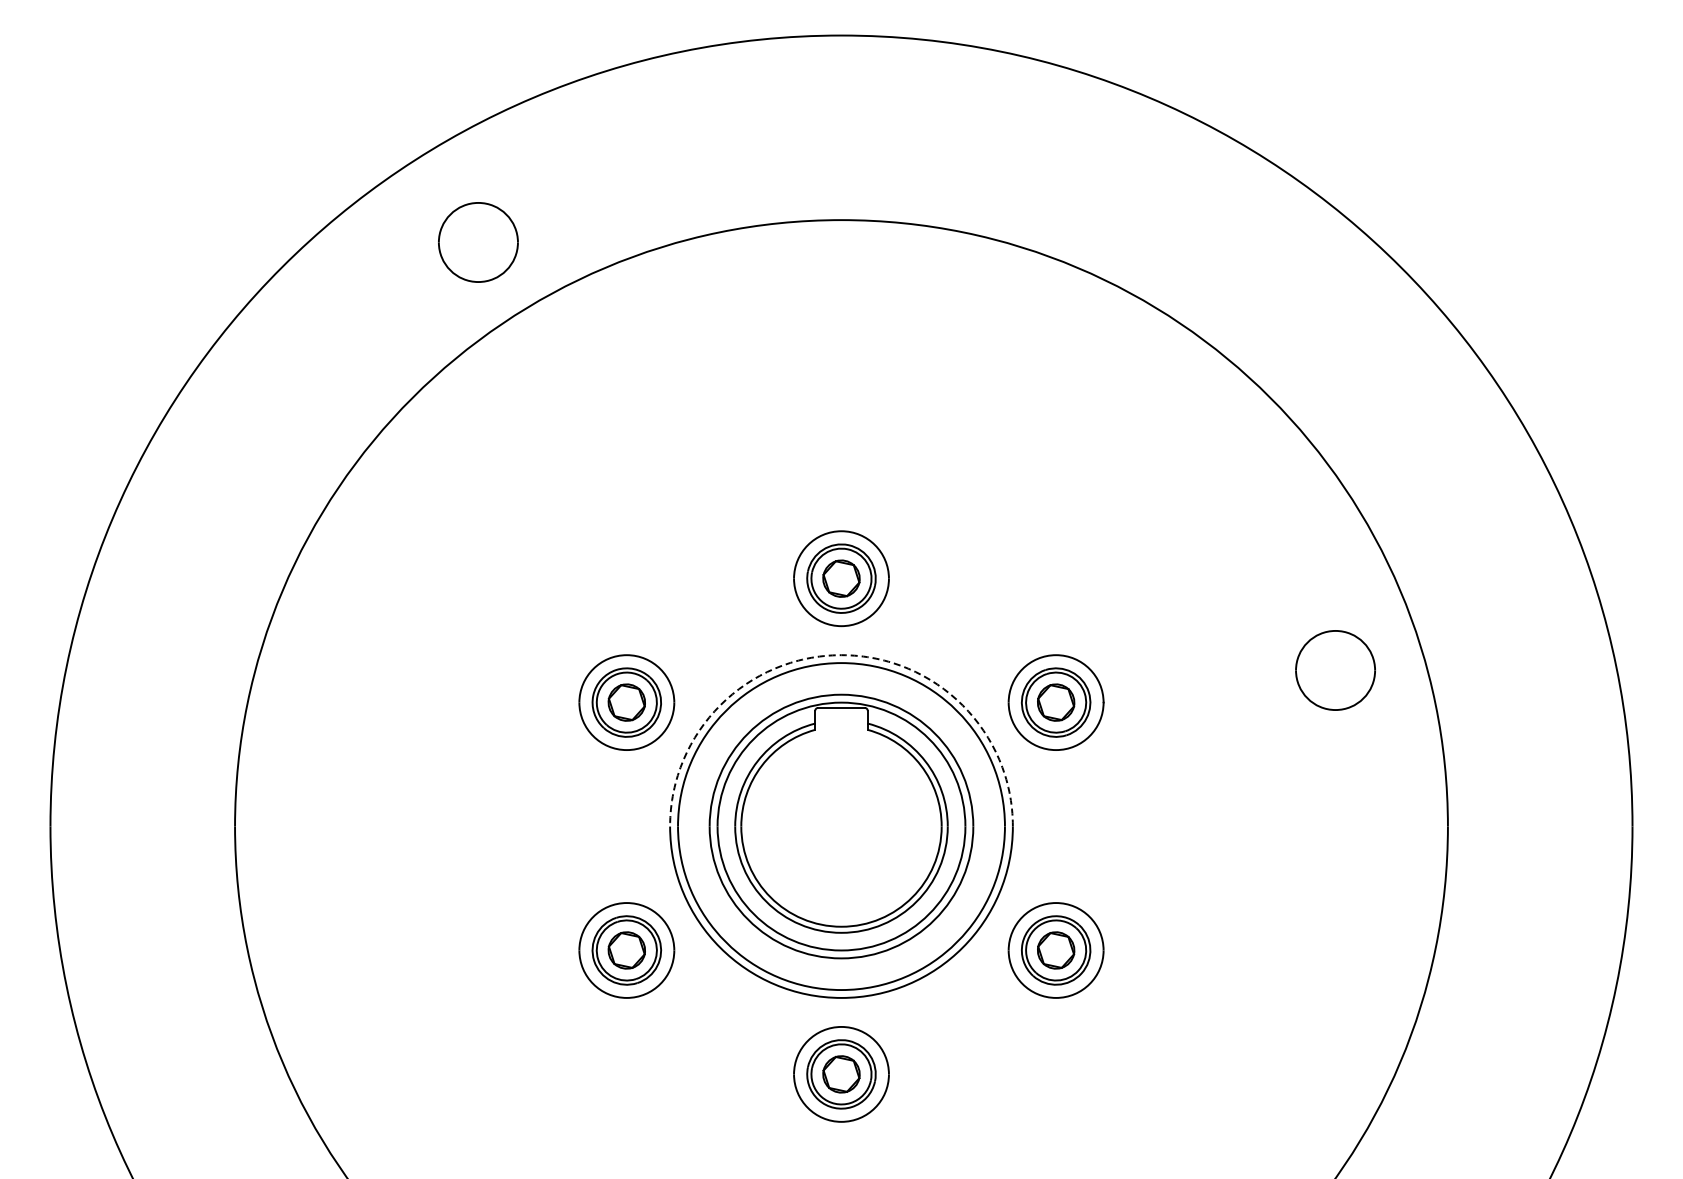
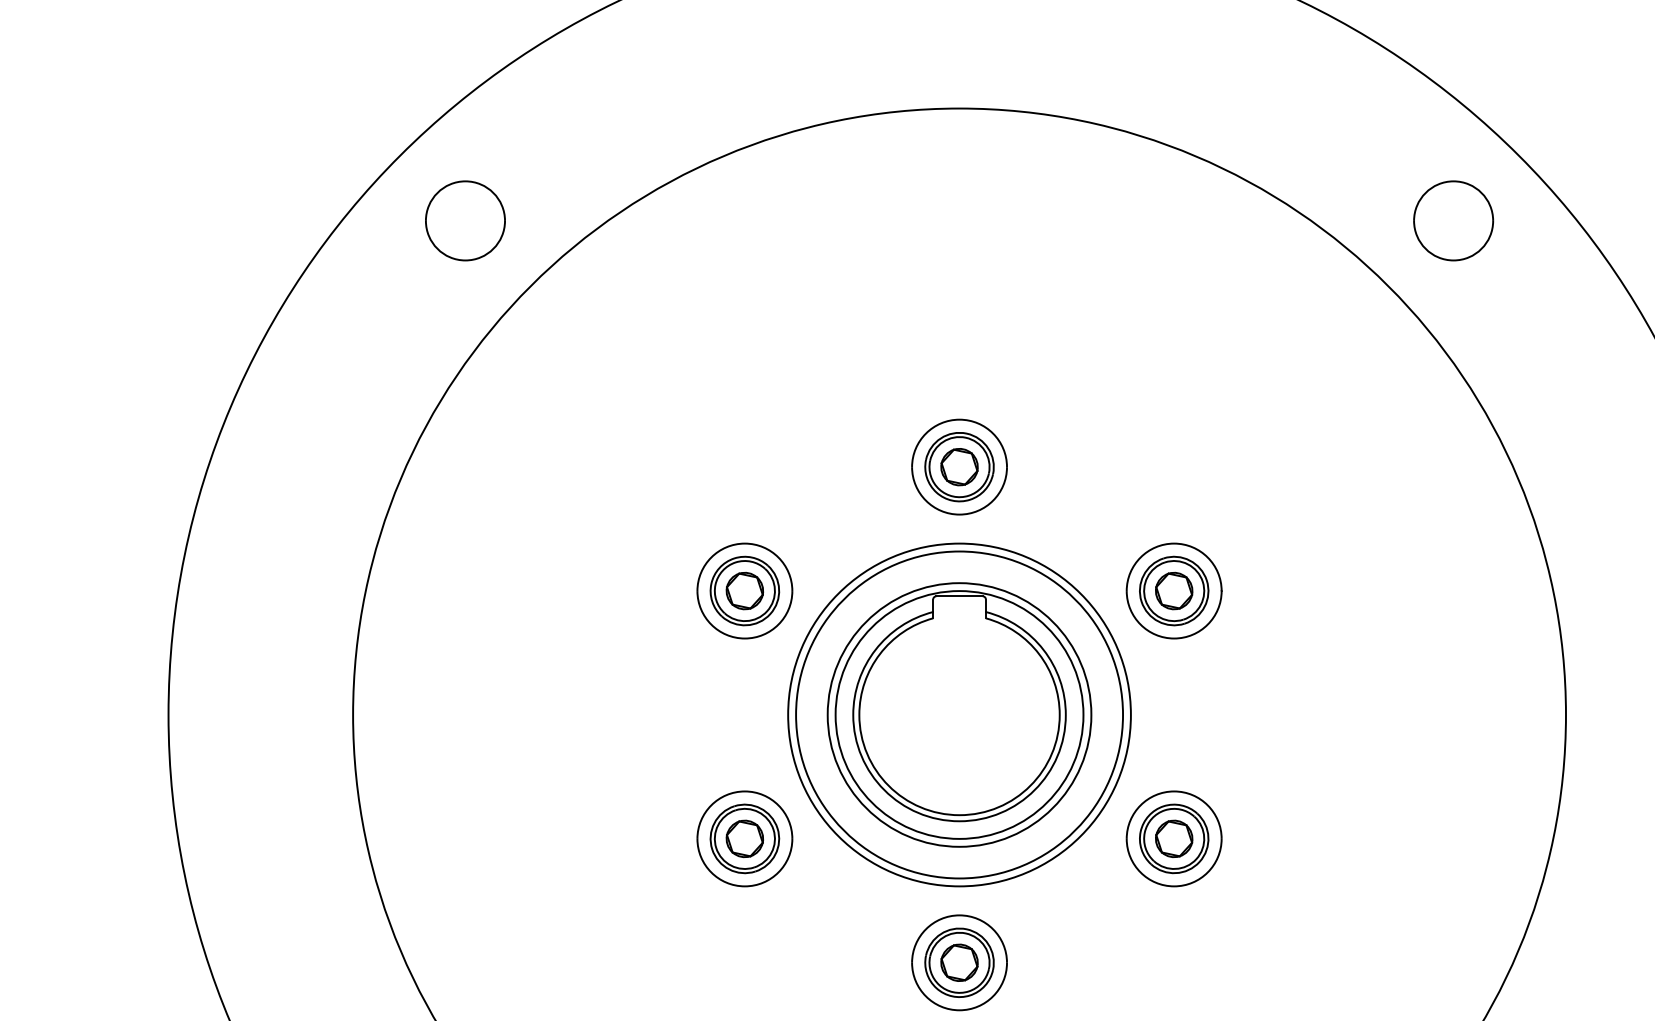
part: (478, 242) -> (465, 220), moved
arc: (841, 655) -> (959, 543), dashed -> solid
part: (1335, 670) -> (1453, 220), moved

